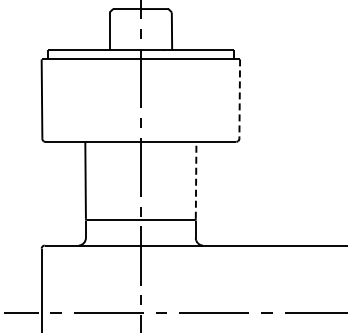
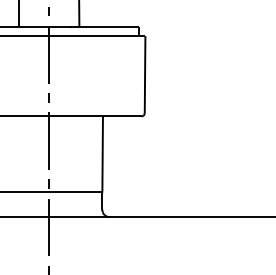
line: (239, 99) -> (144, 75), dashed -> solid
line: (196, 179) -> (103, 152), dashed -> solid

